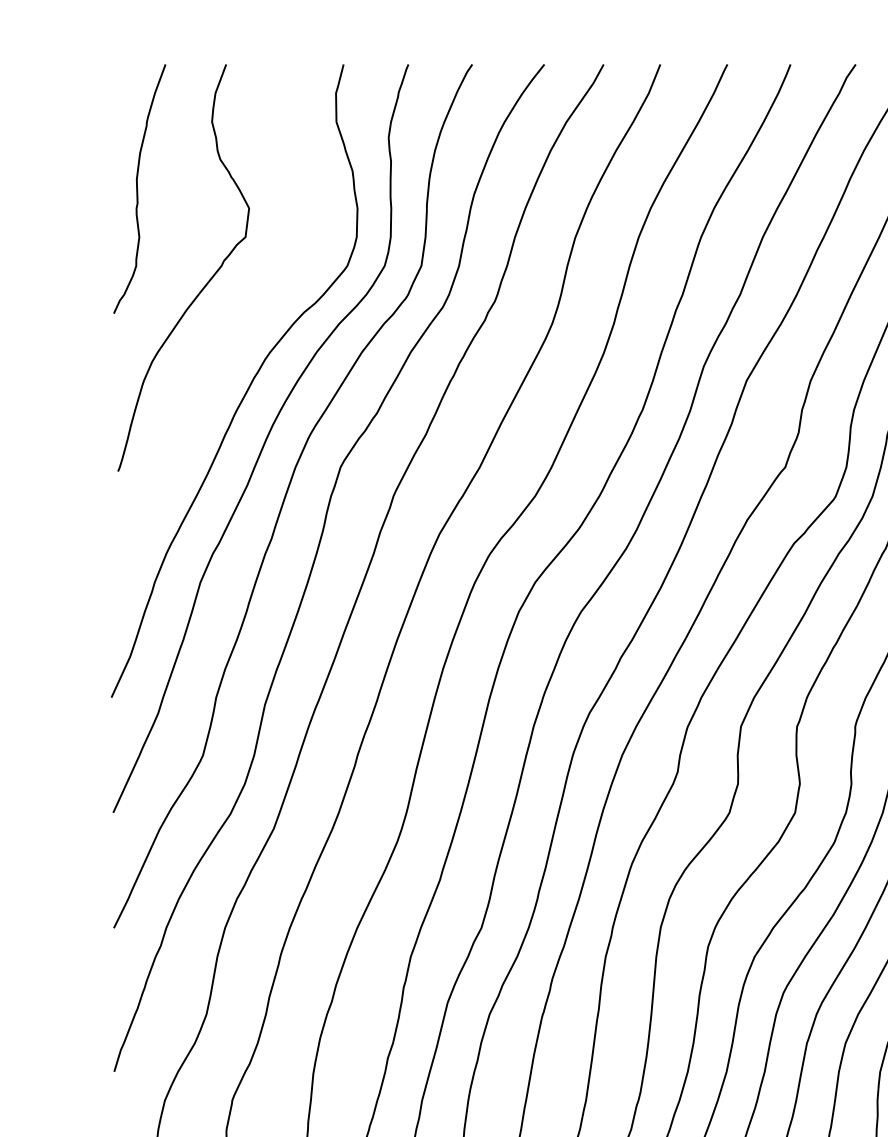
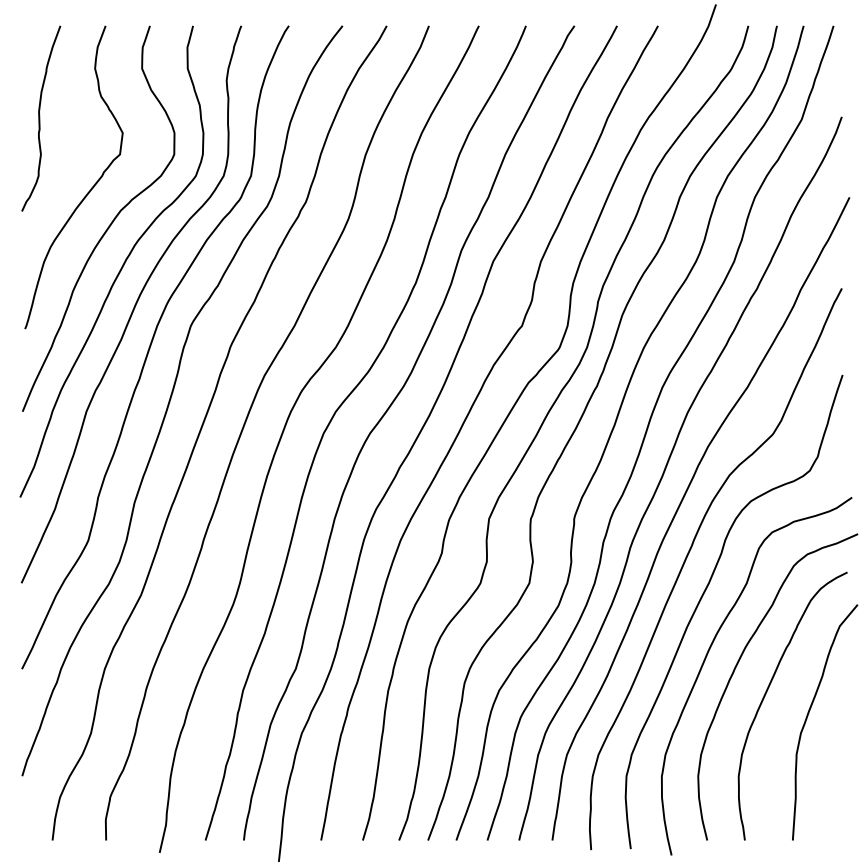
curve: (231, 331) -> (109, 224), added

